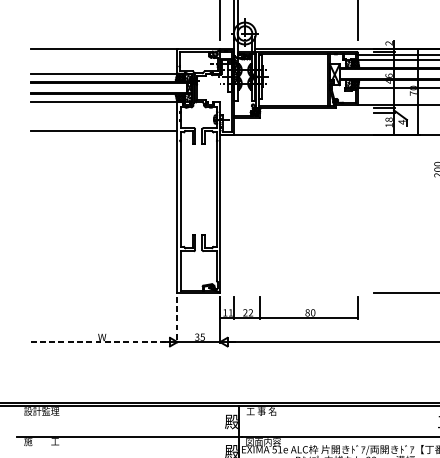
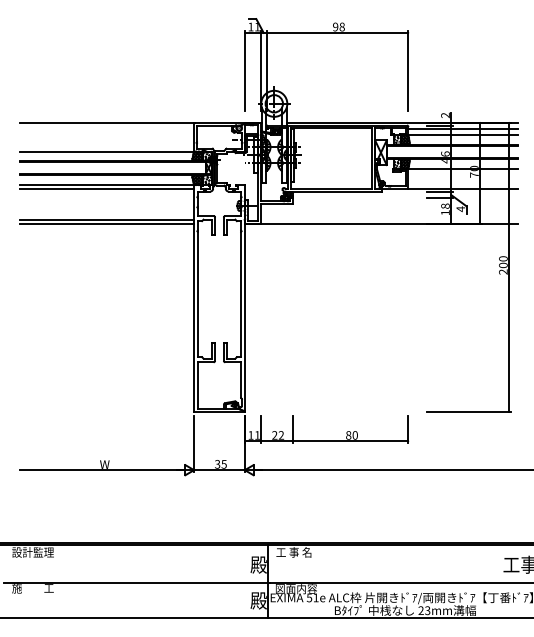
line: (103, 105) -> (106, 189), added
line: (103, 135) -> (106, 224), added
line: (177, 319) -> (194, 443), dashed -> solid
line: (100, 342) -> (102, 470), dashed -> solid

